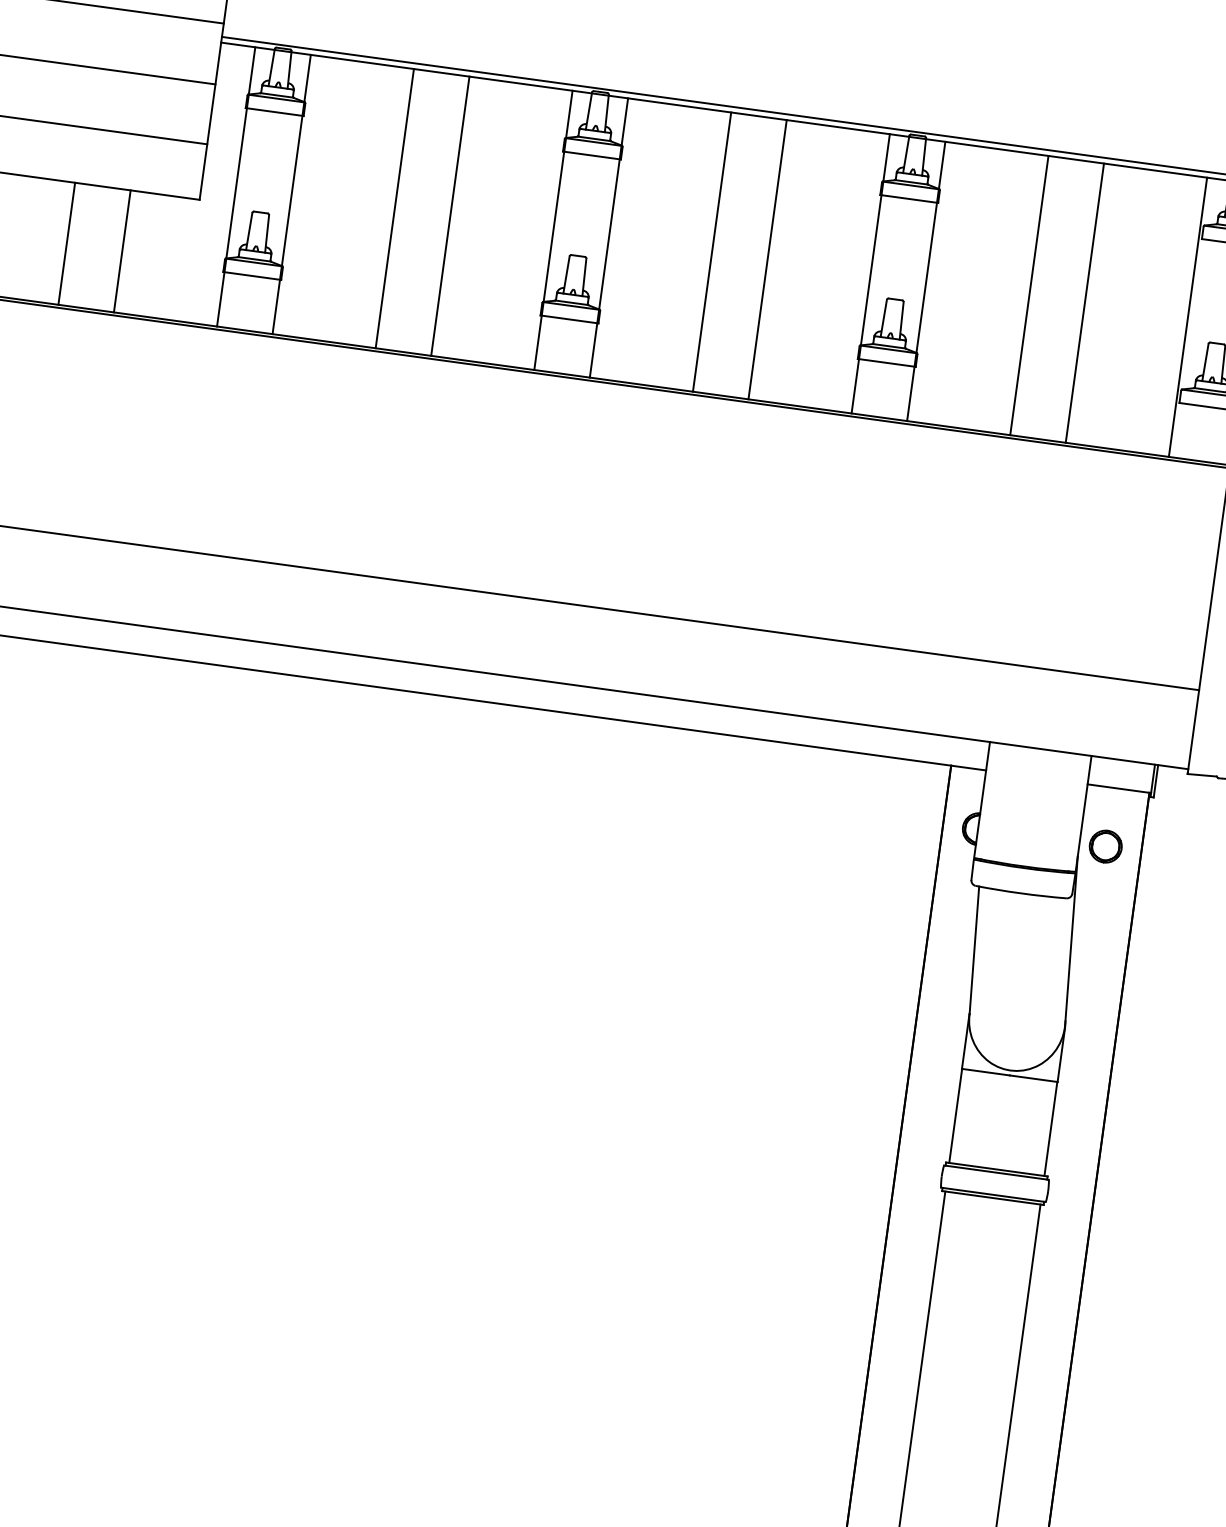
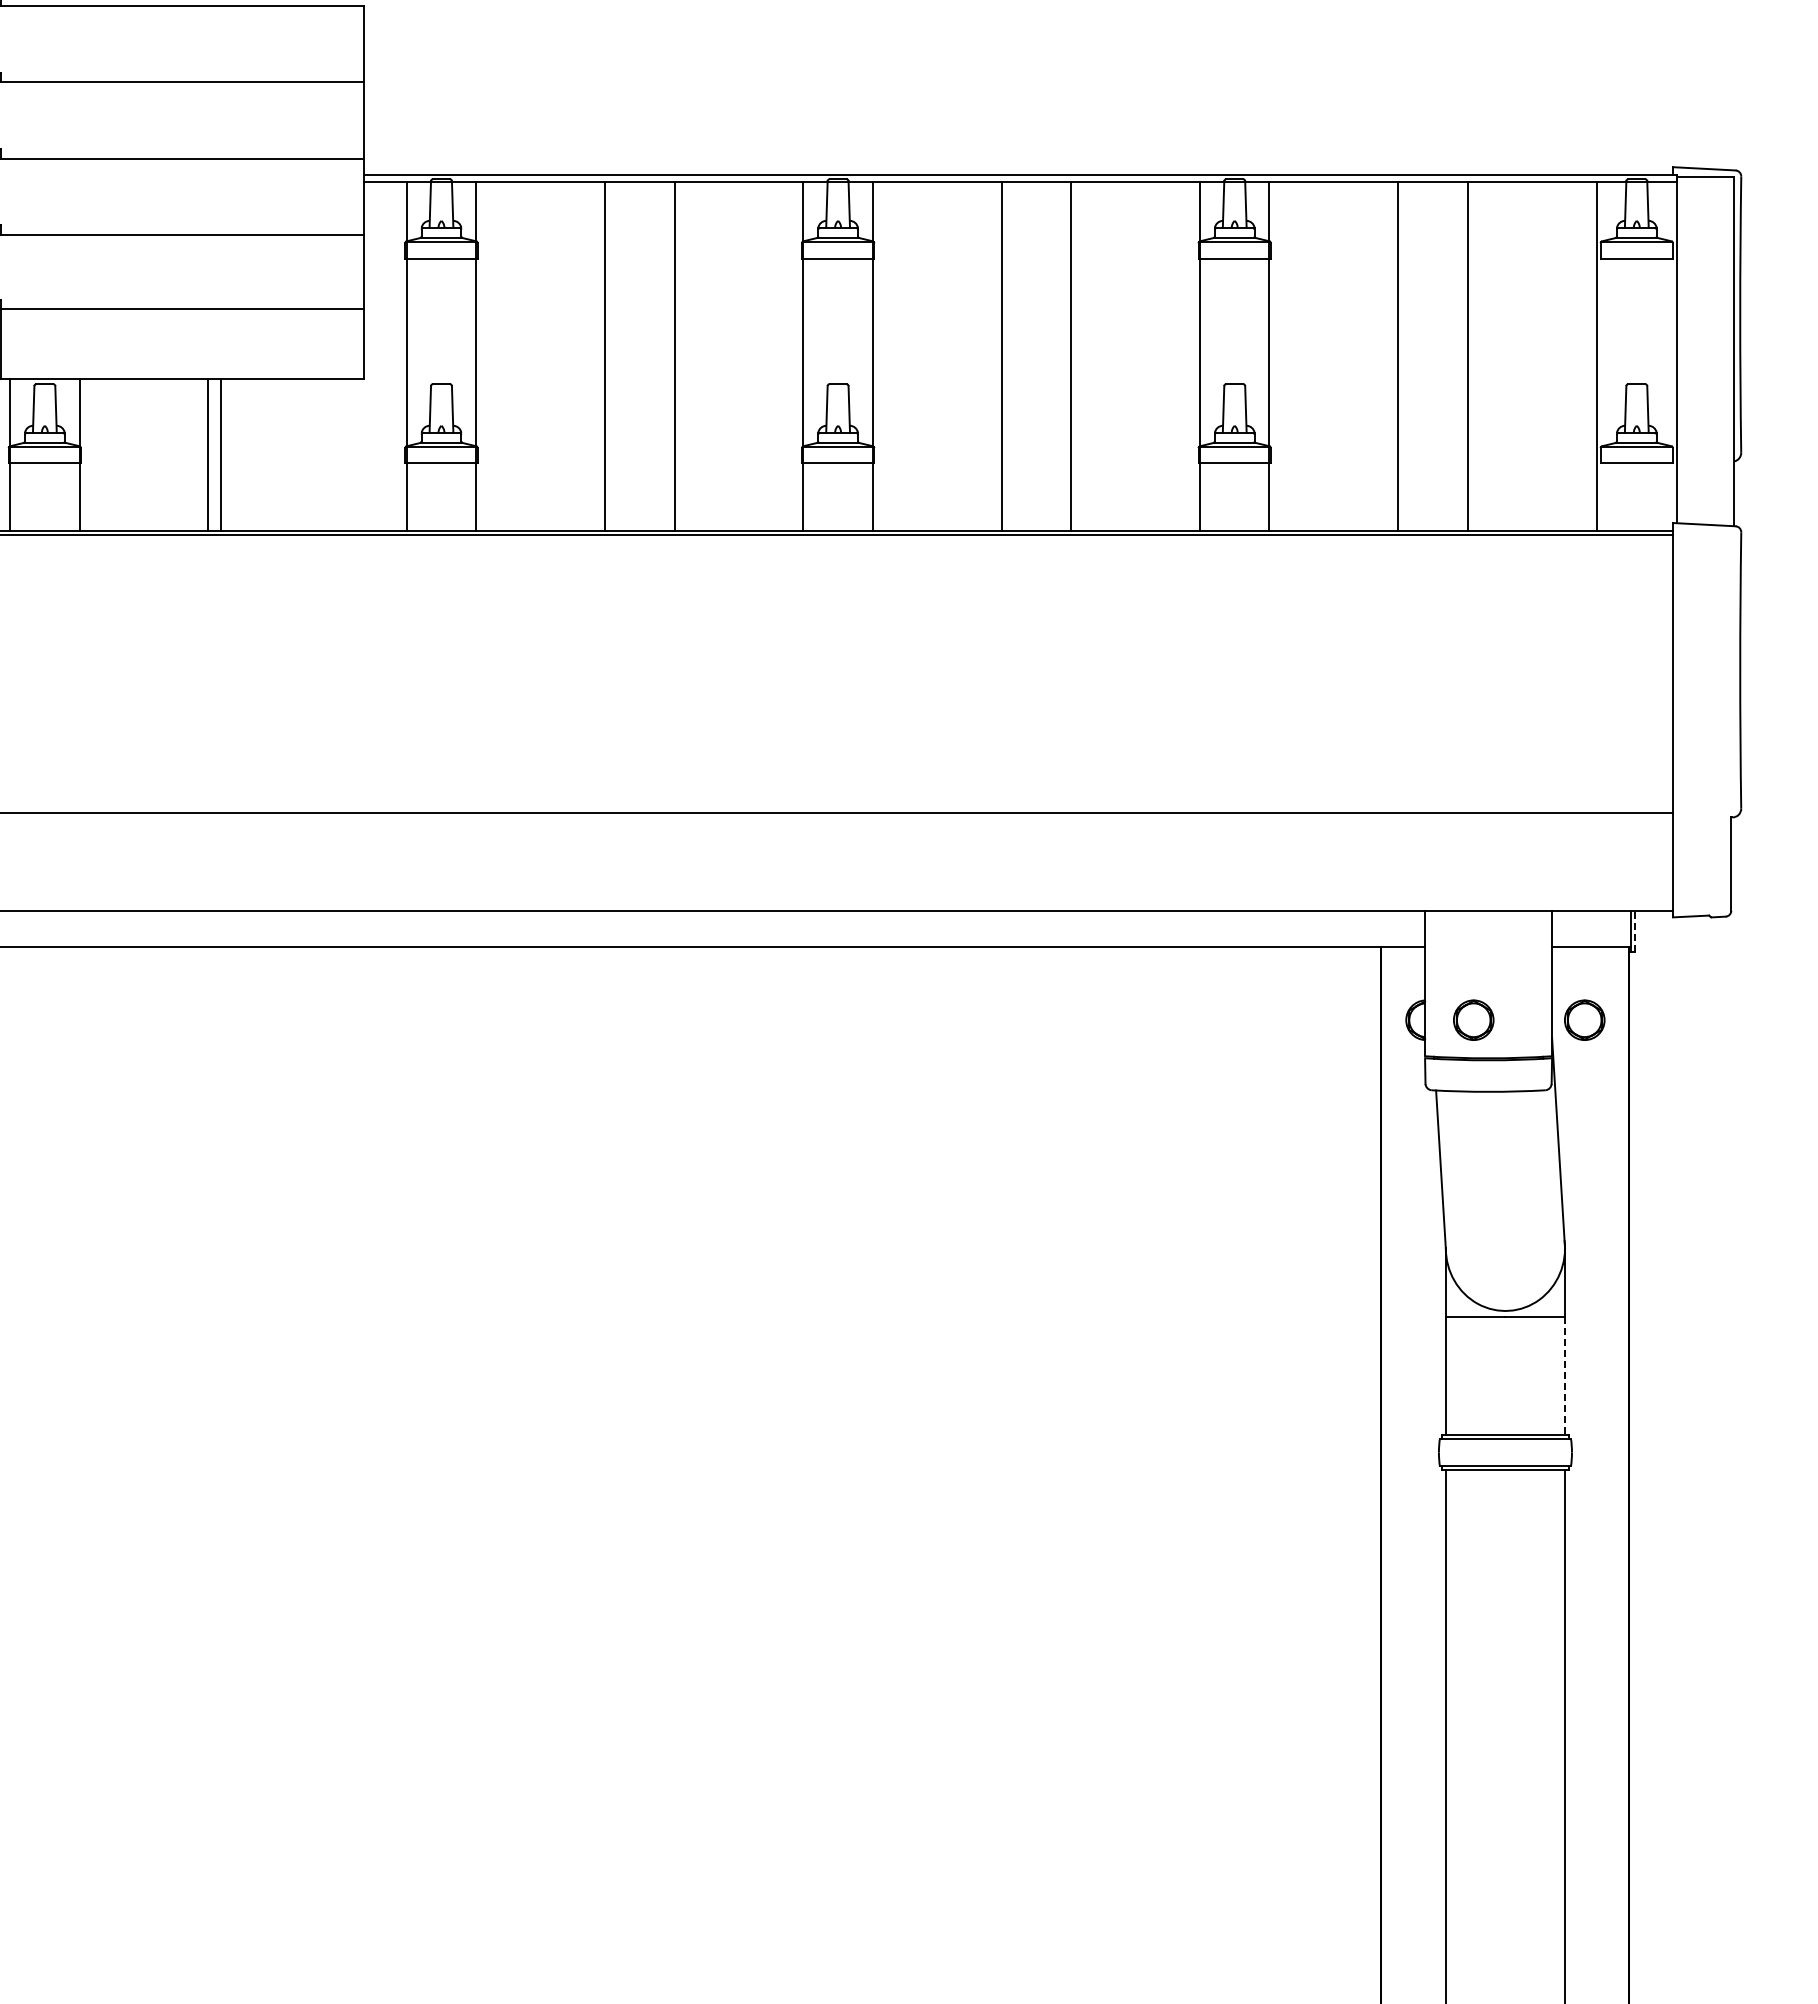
line: (122, 250) -> (220, 454), moved
line: (1155, 782) -> (1635, 932), solid -> dashed
part: (1016, 833) -> (1473, 1019), added
line: (1050, 1128) -> (1564, 1375), solid -> dashed

